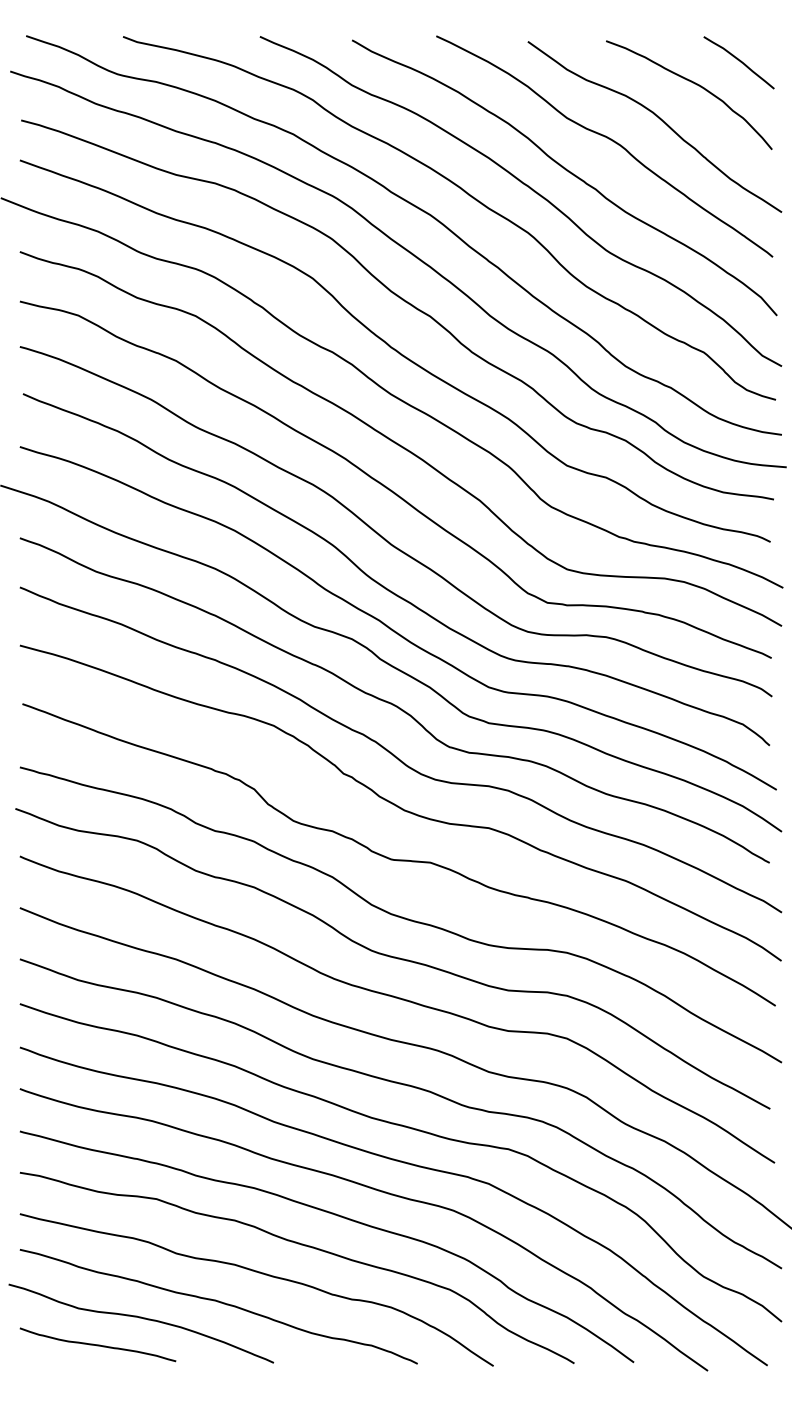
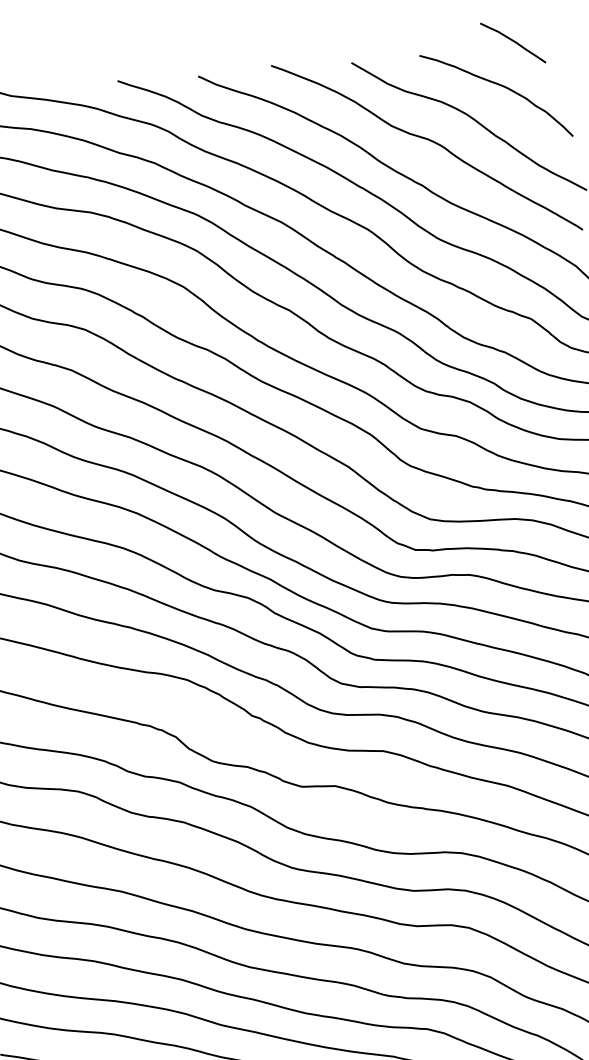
curve: (739, 61) -> (513, 41), moved

